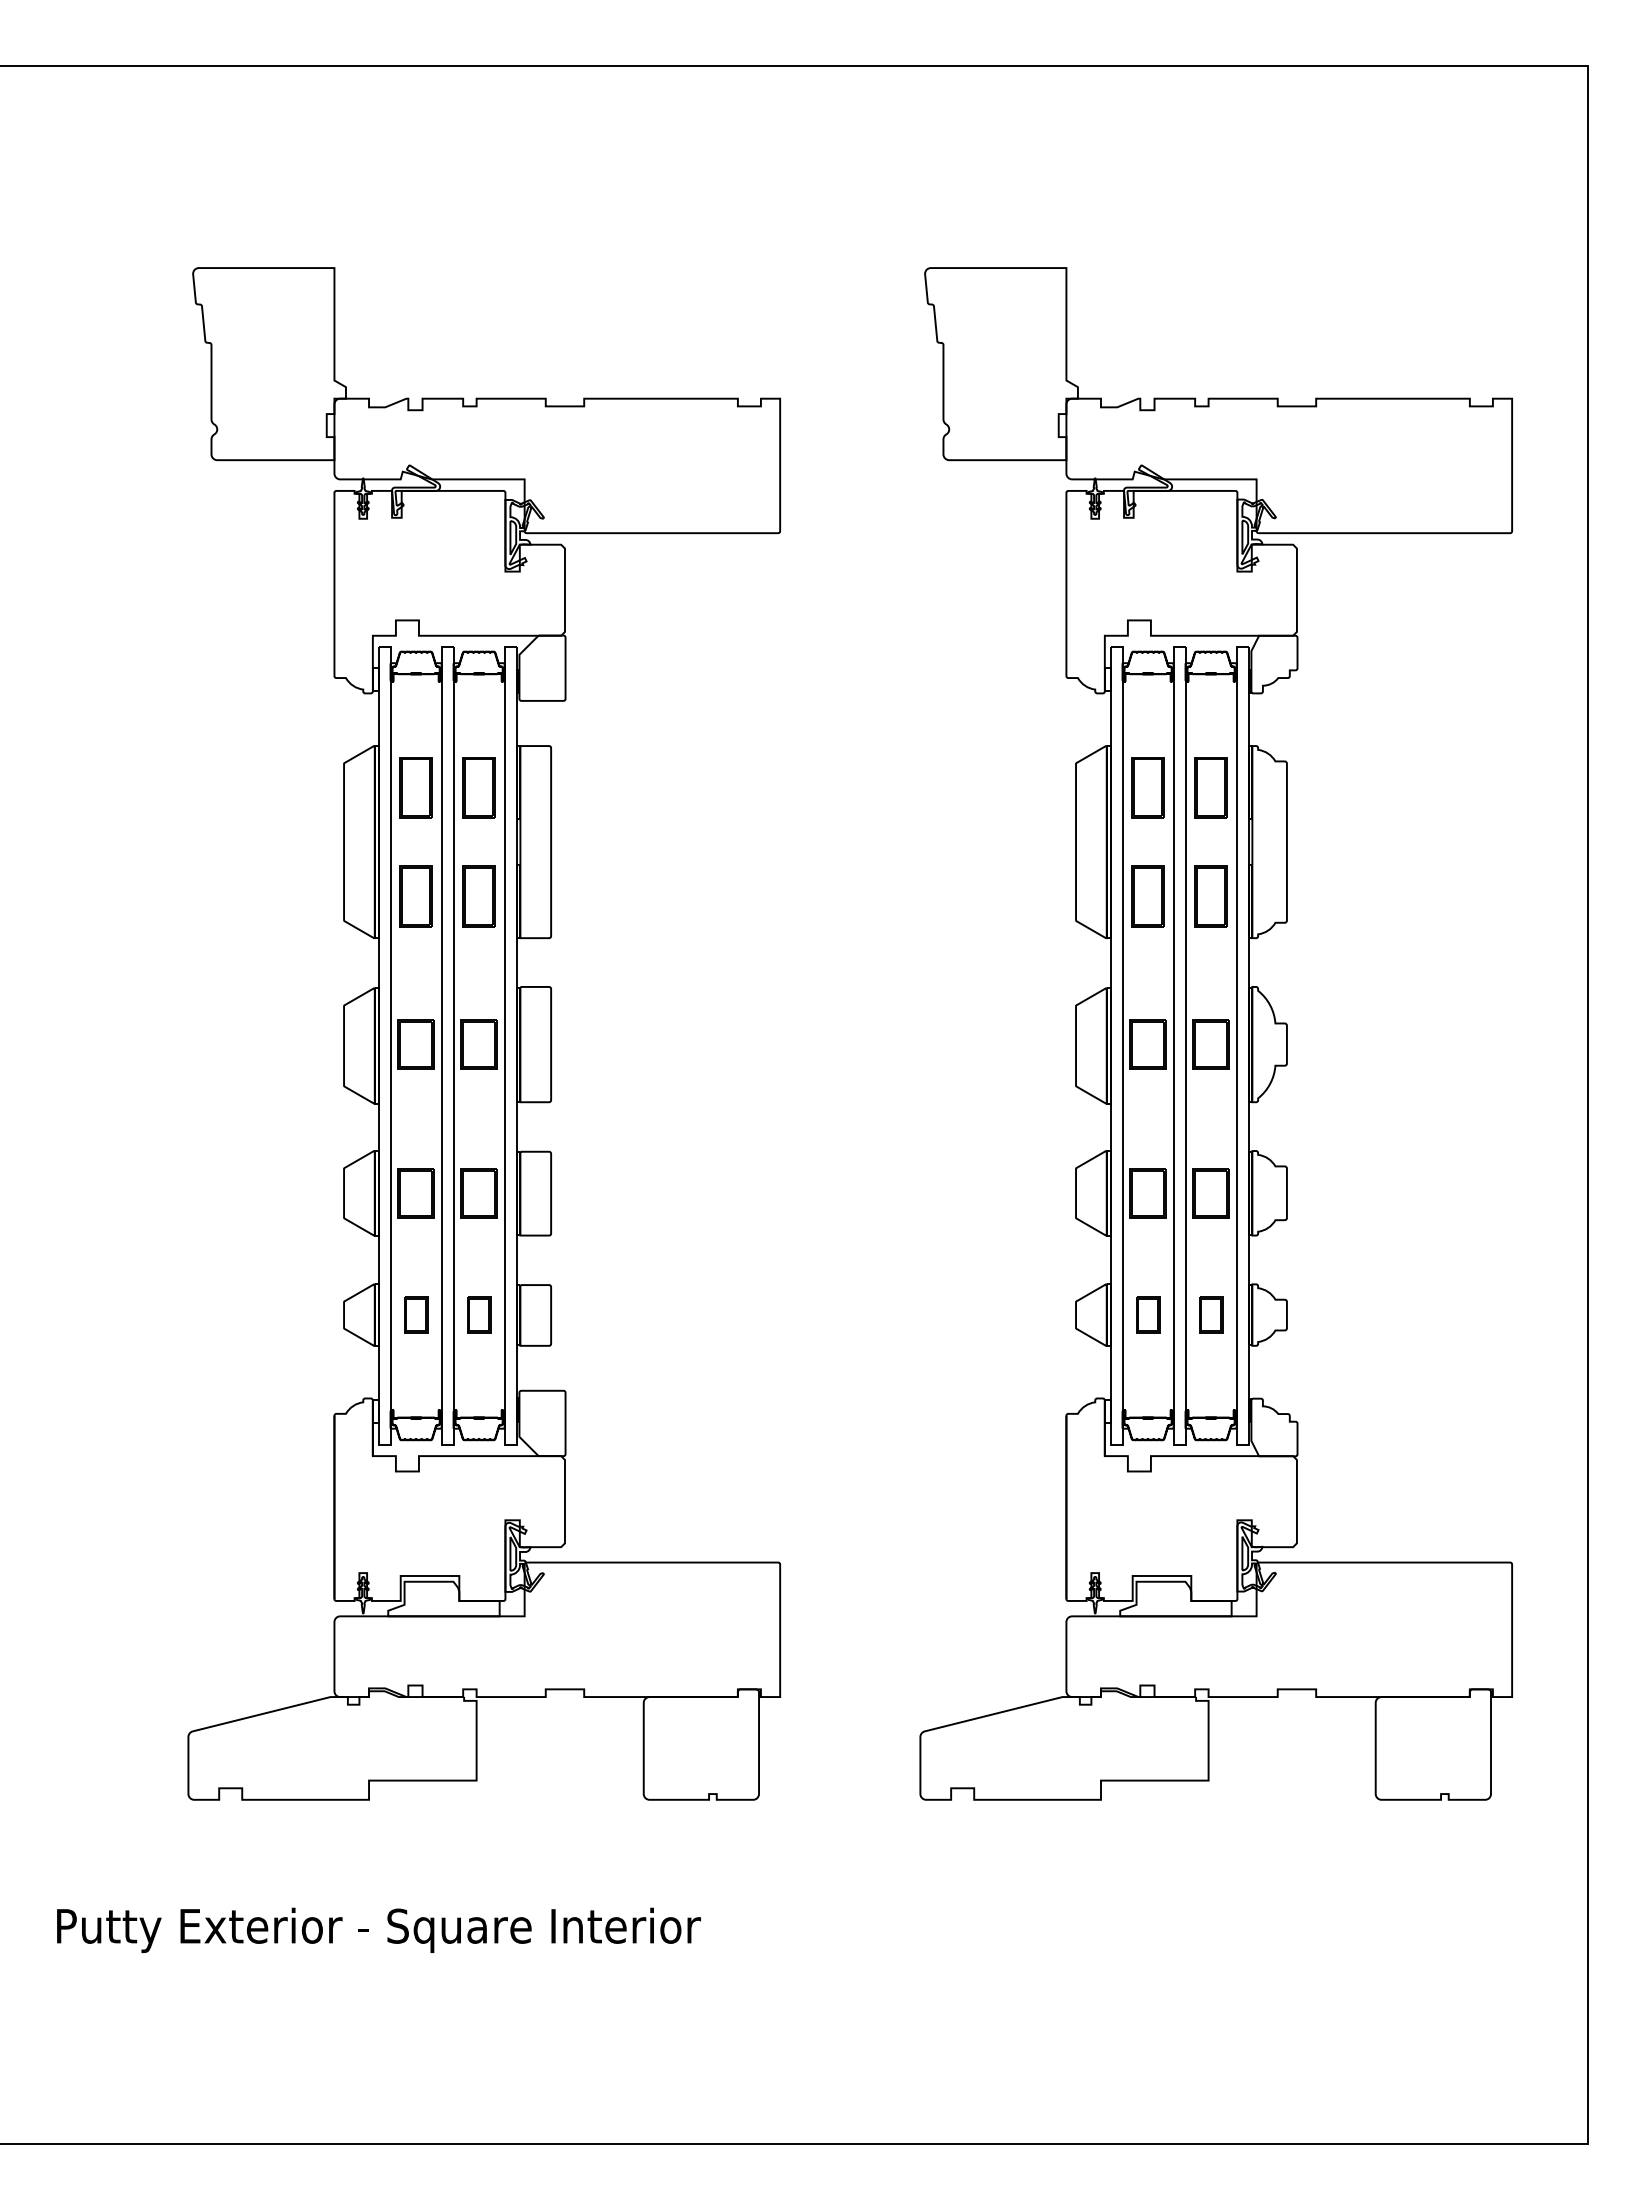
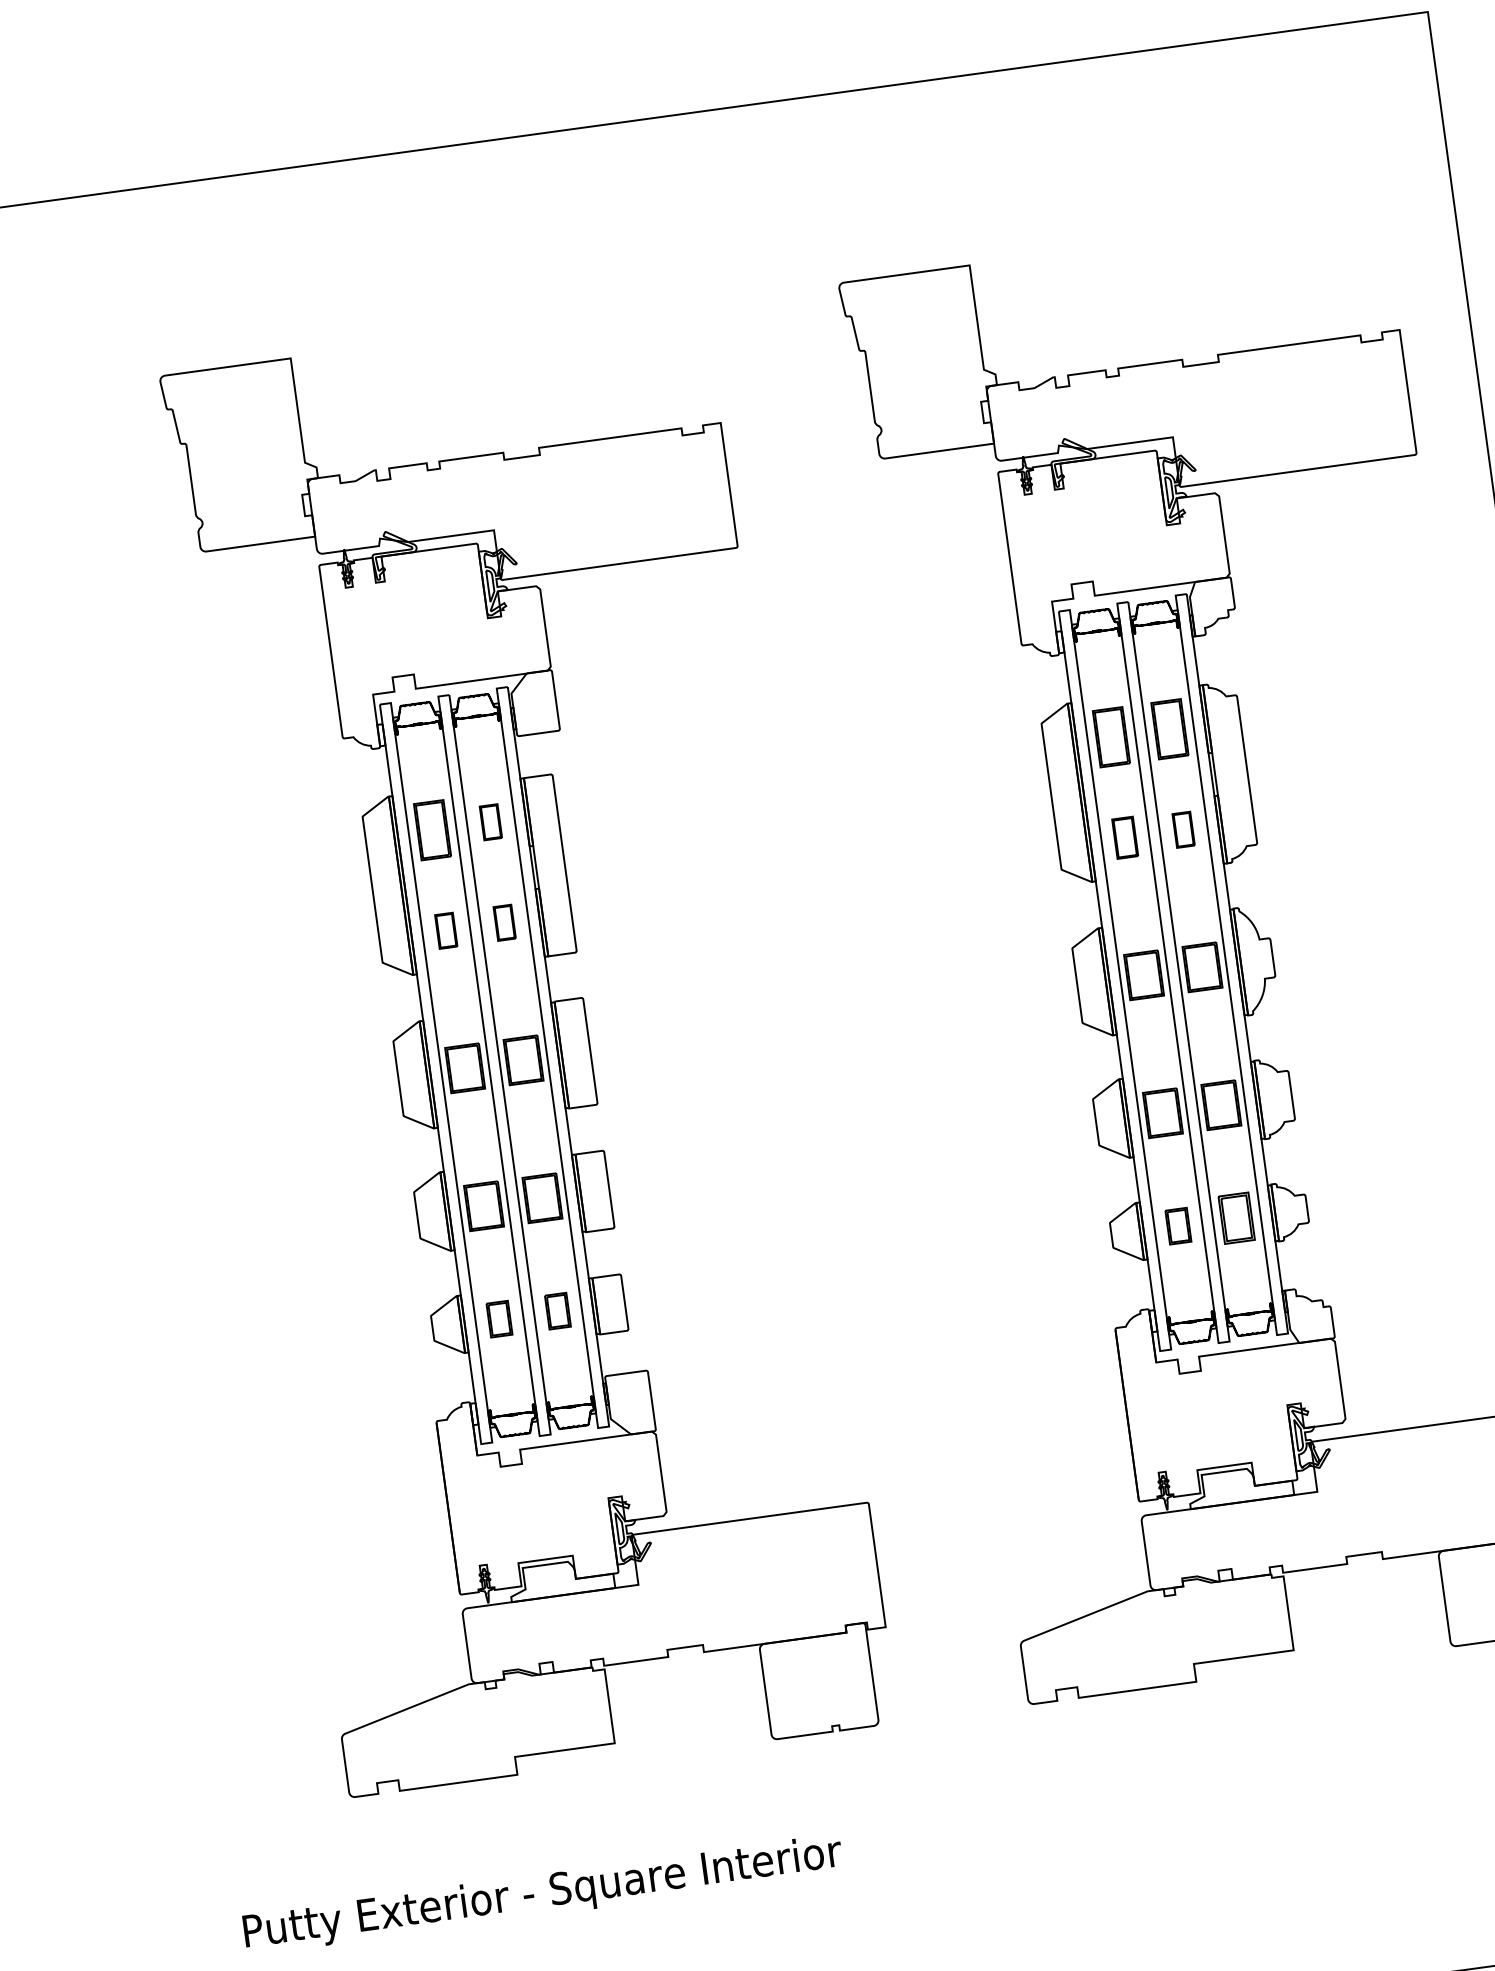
part: (478, 787) -> (490, 821), size x0.6
part: (415, 896) -> (445, 931), size x0.6
part: (478, 896) -> (504, 923), size x0.6
part: (1147, 896) -> (1124, 838), size x0.7
part: (1210, 896) -> (1183, 830), size x0.6
part: (1211, 1314) -> (1237, 1217), size x1.4

